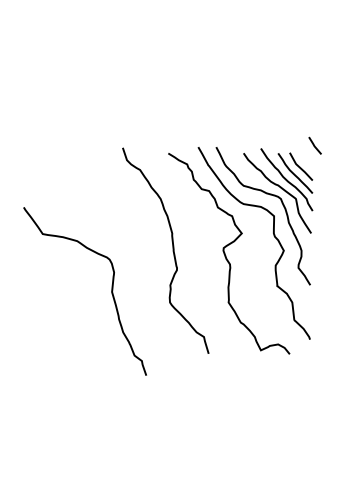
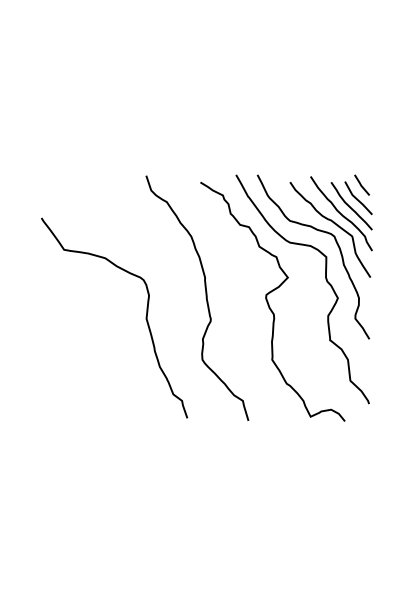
line: (314, 145) -> (361, 184), moved
curve: (111, 291) -> (145, 318), moved

